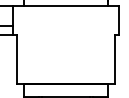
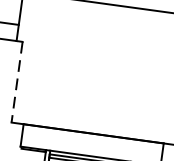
line: (16, 60) -> (16, 83), solid -> dashed

